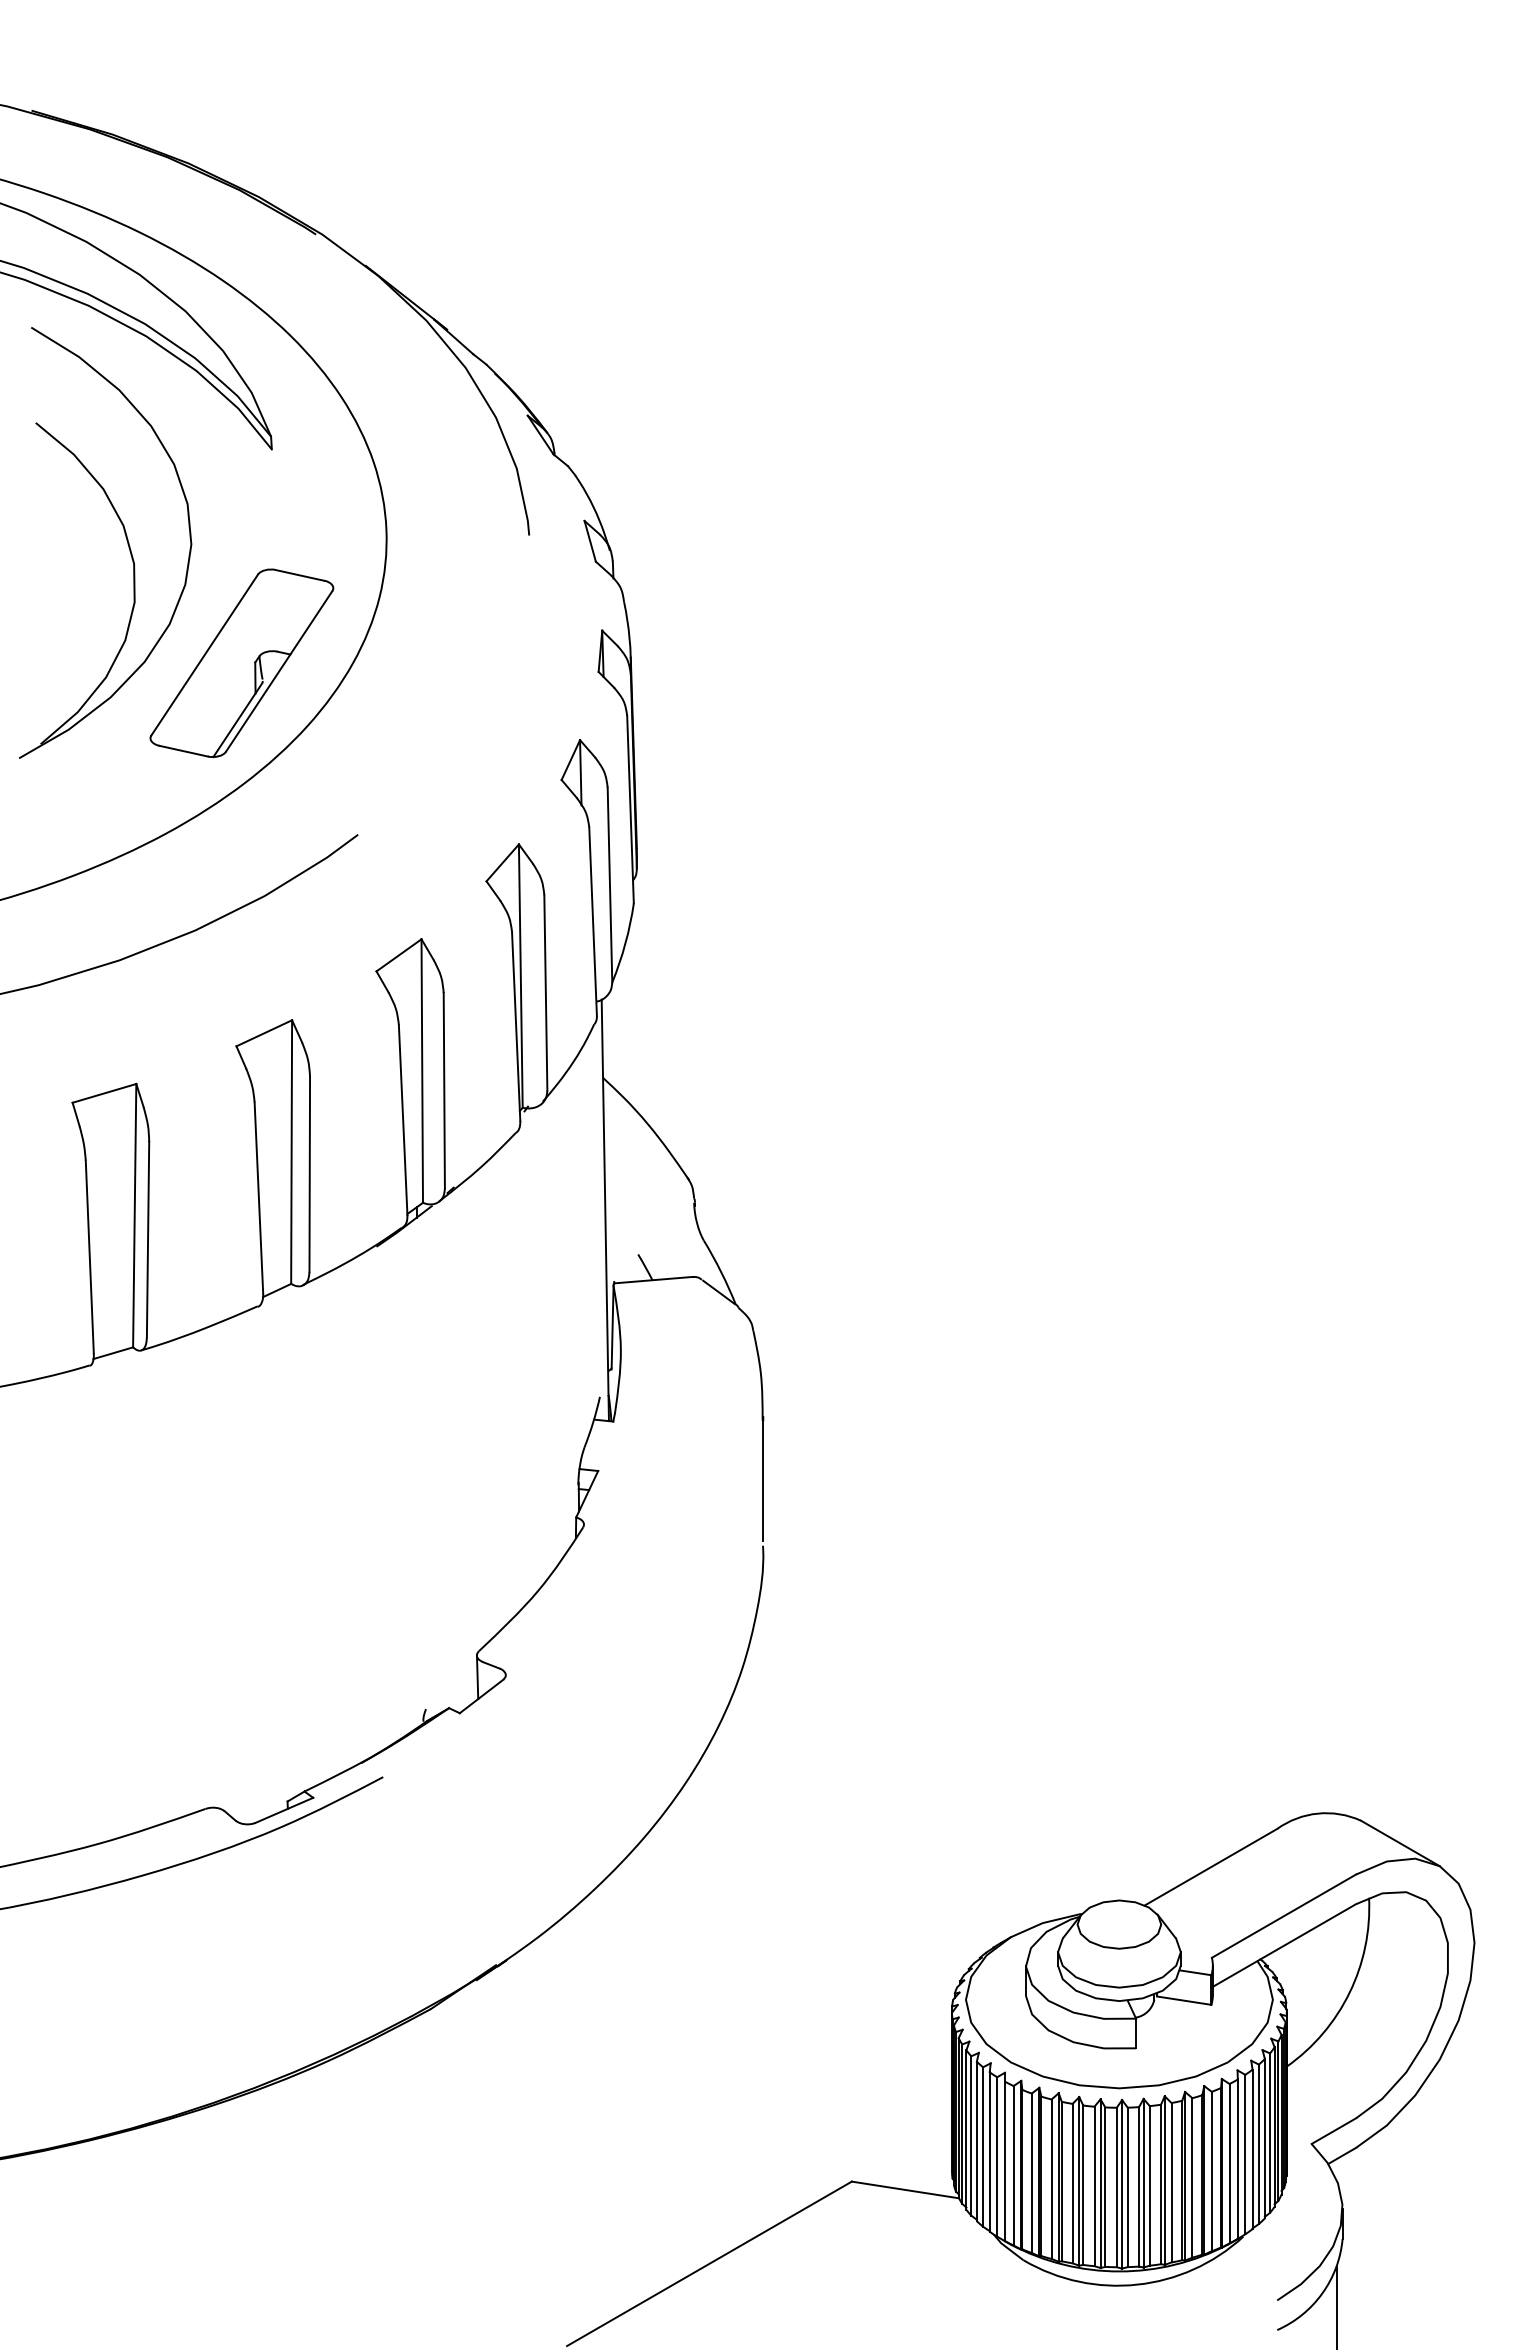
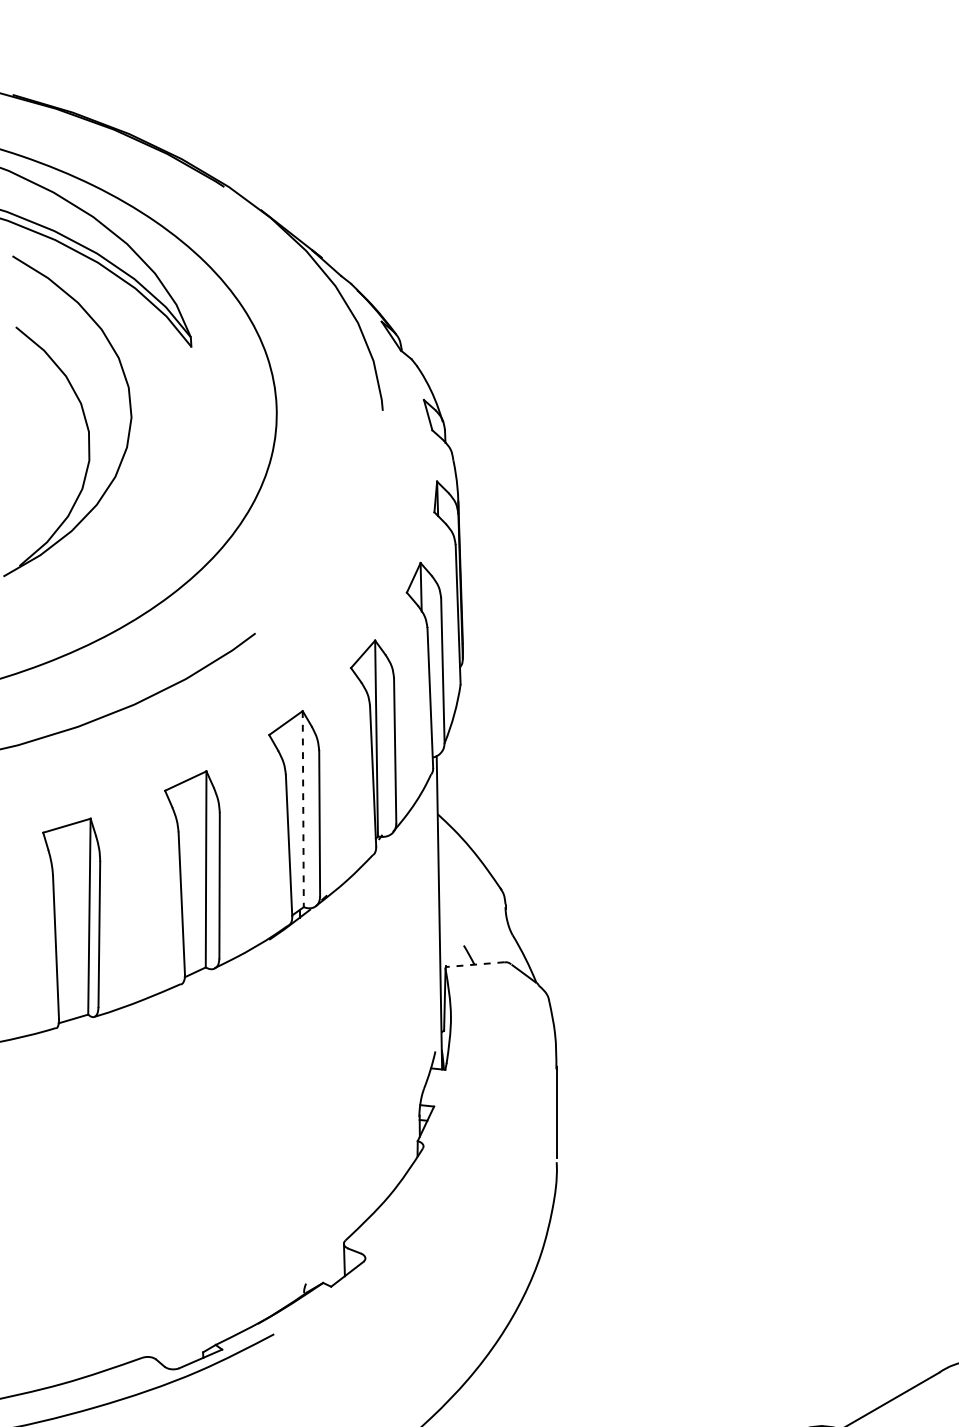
part: (241, 663) -> (168, 506), removed
line: (422, 1071) -> (303, 809), solid -> dashed
line: (653, 1280) -> (475, 964), solid -> dashed

